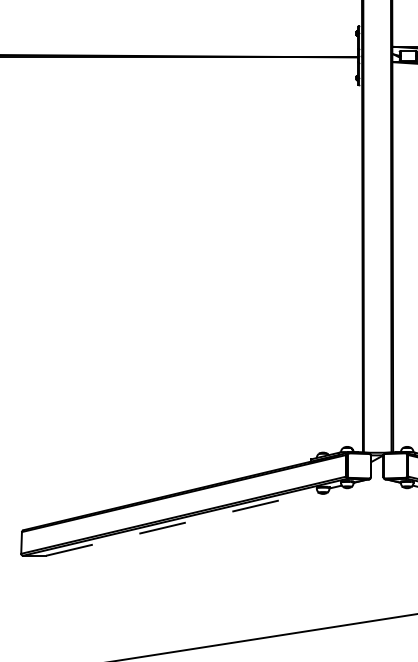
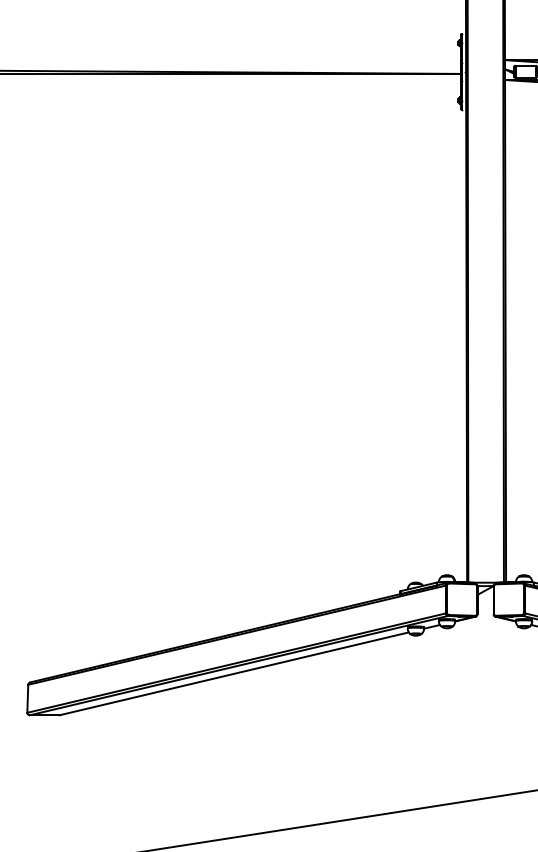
line: (182, 523) -> (234, 673), dashed -> solid

